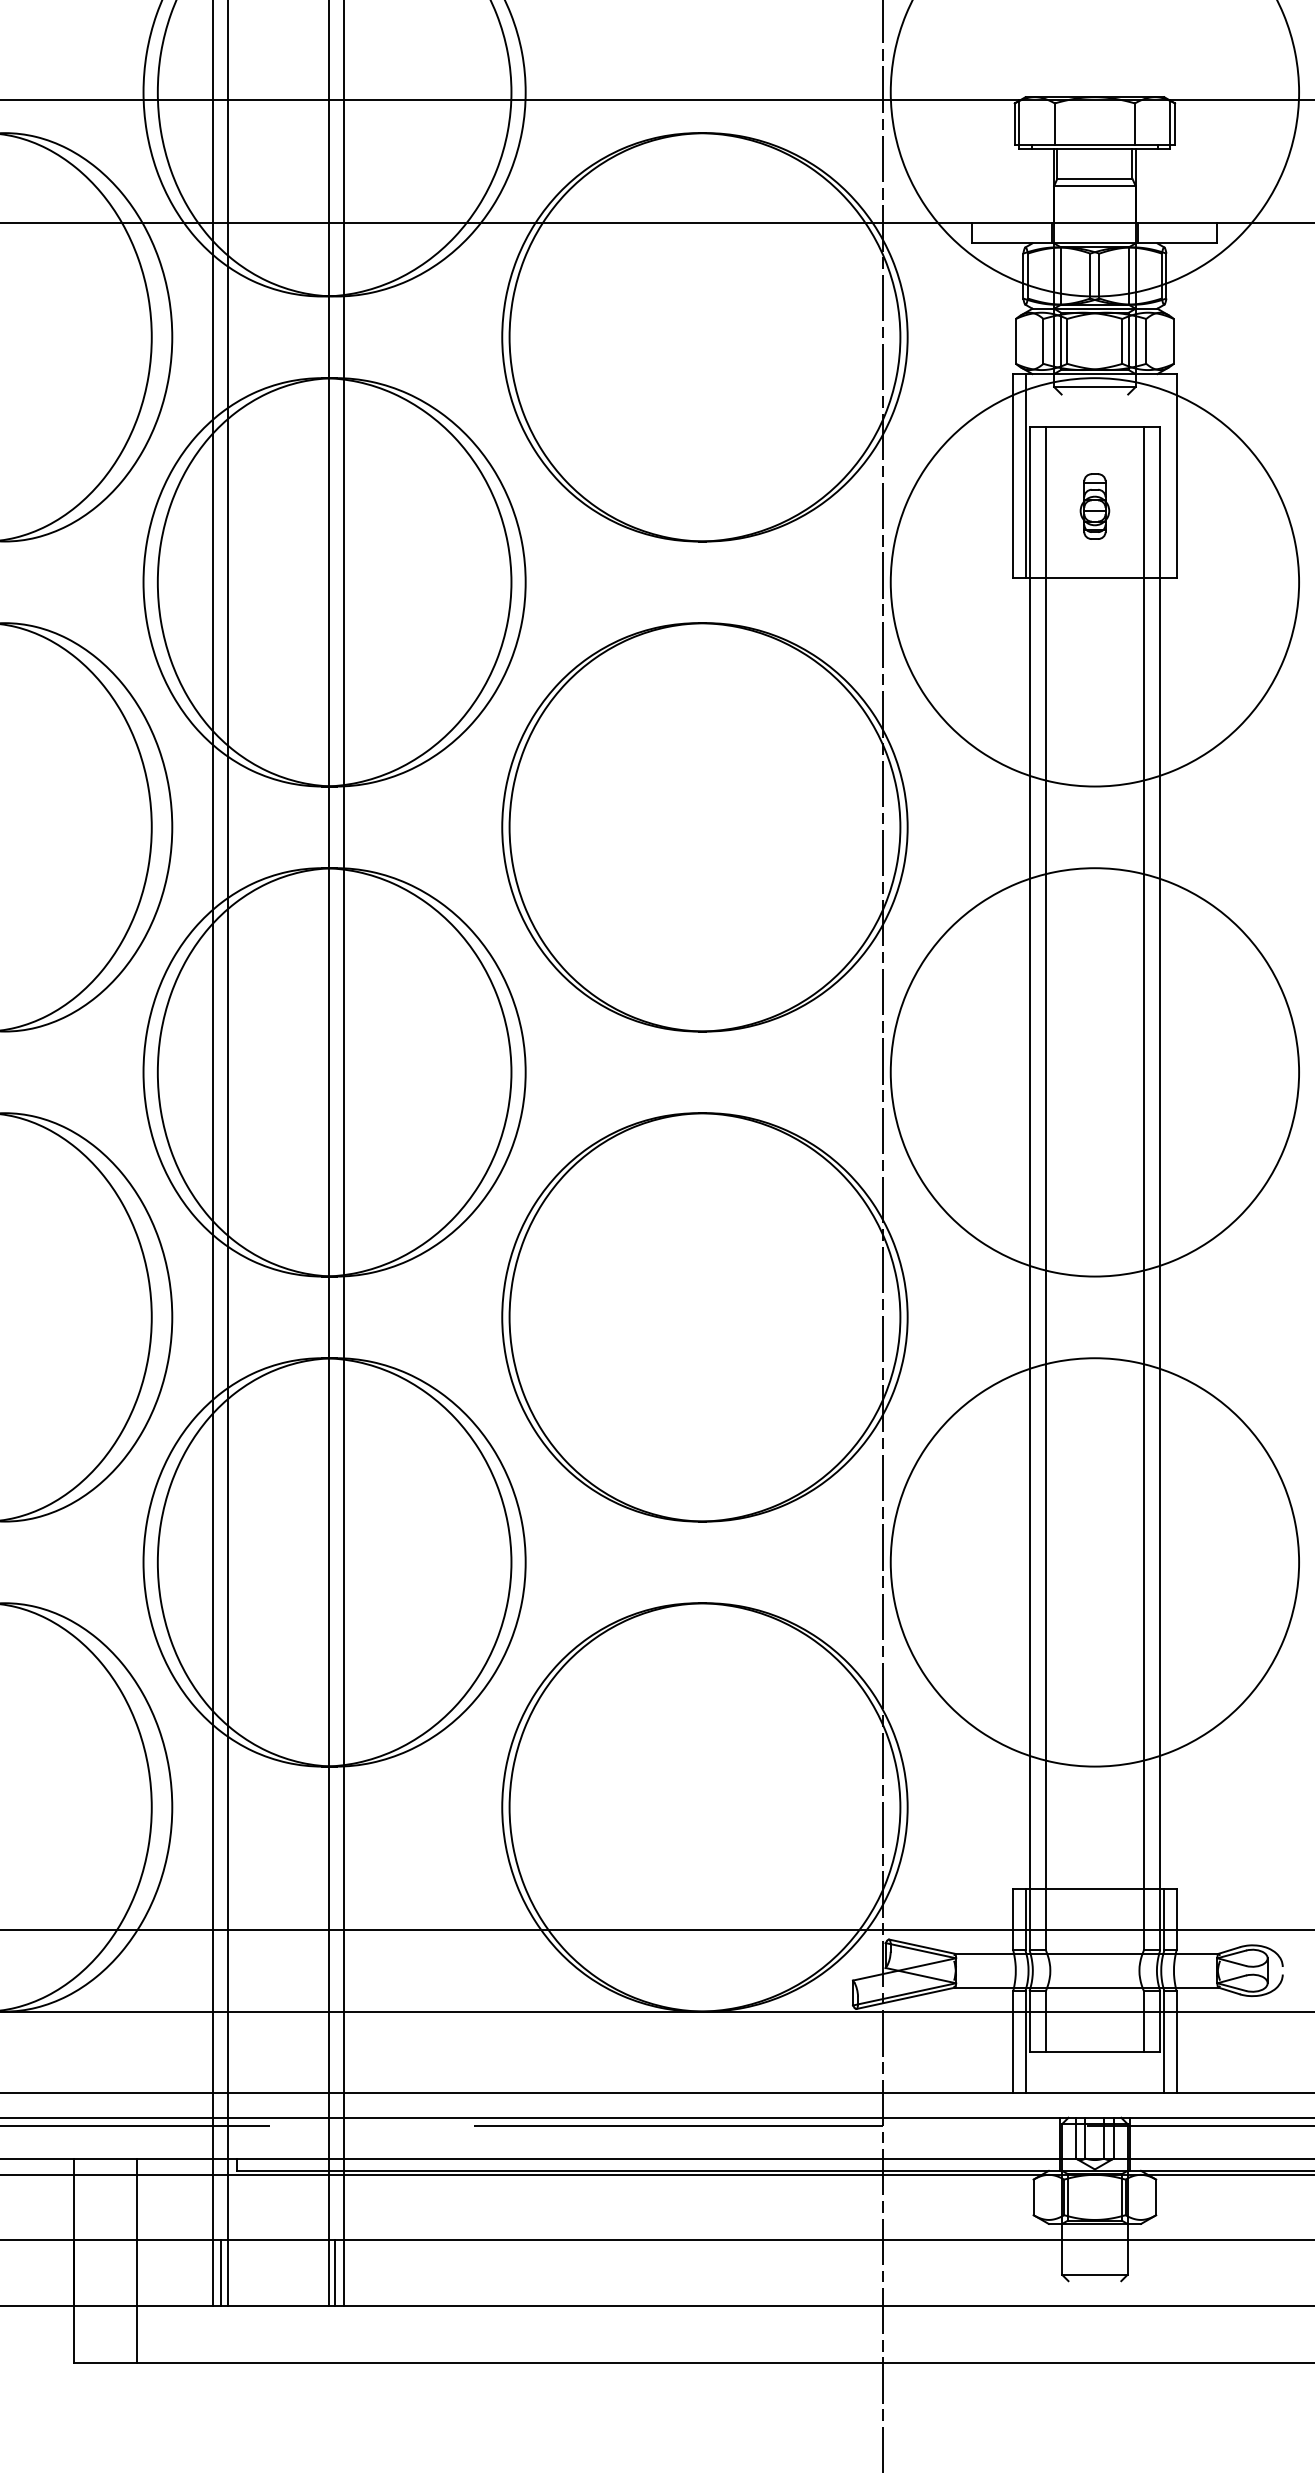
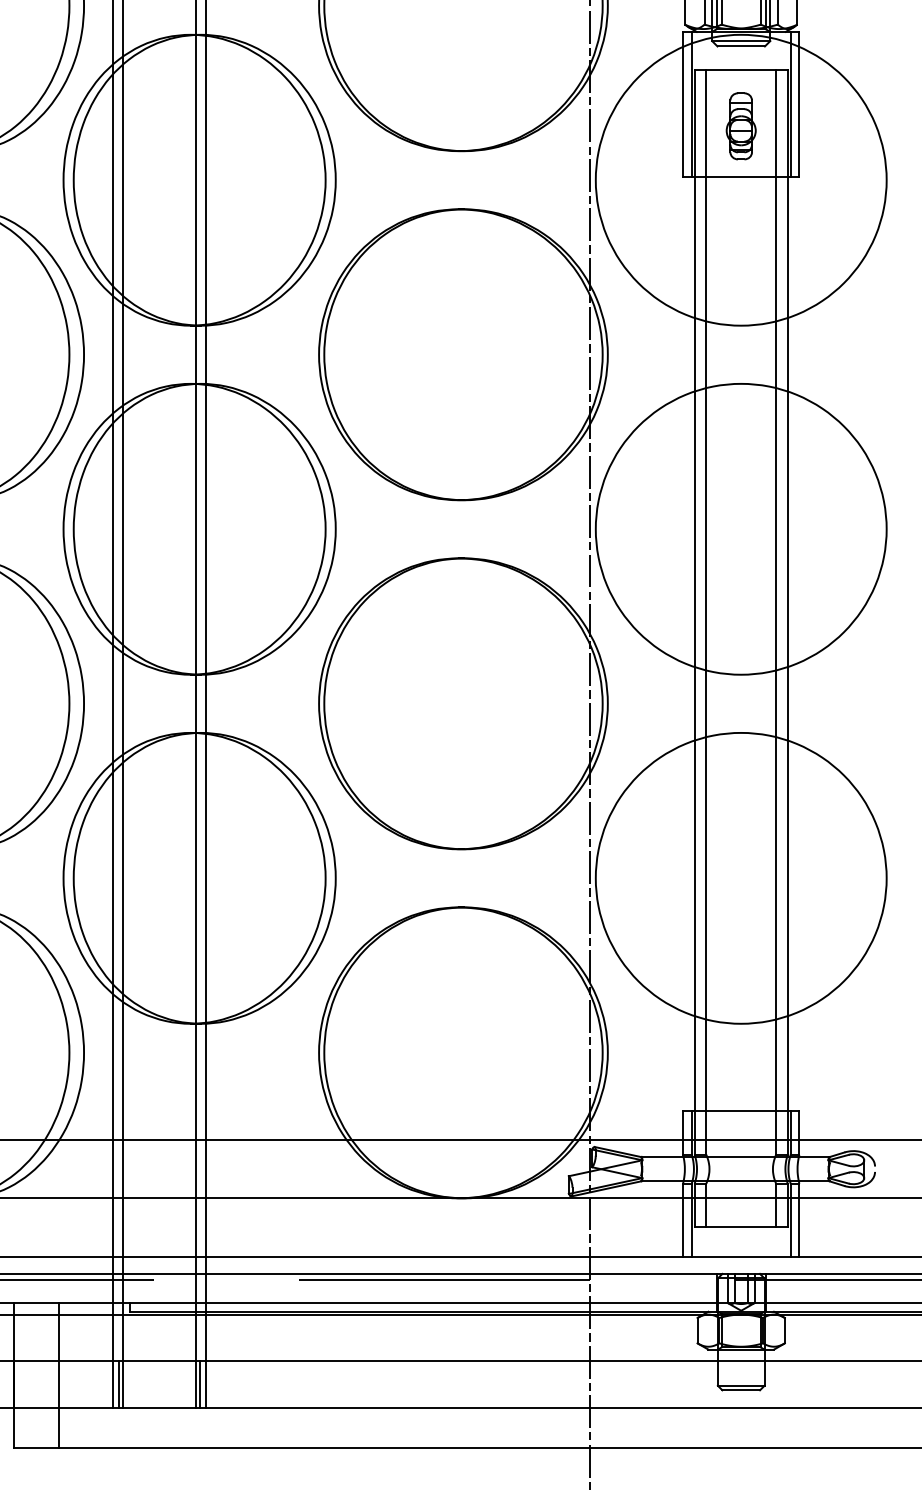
line: (1094, 394) -> (740, 46), added
line: (1164, 476) -> (790, 104), added
part: (1094, 506) -> (740, 126), size x1.43
line: (1094, 2281) -> (740, 1390), added

